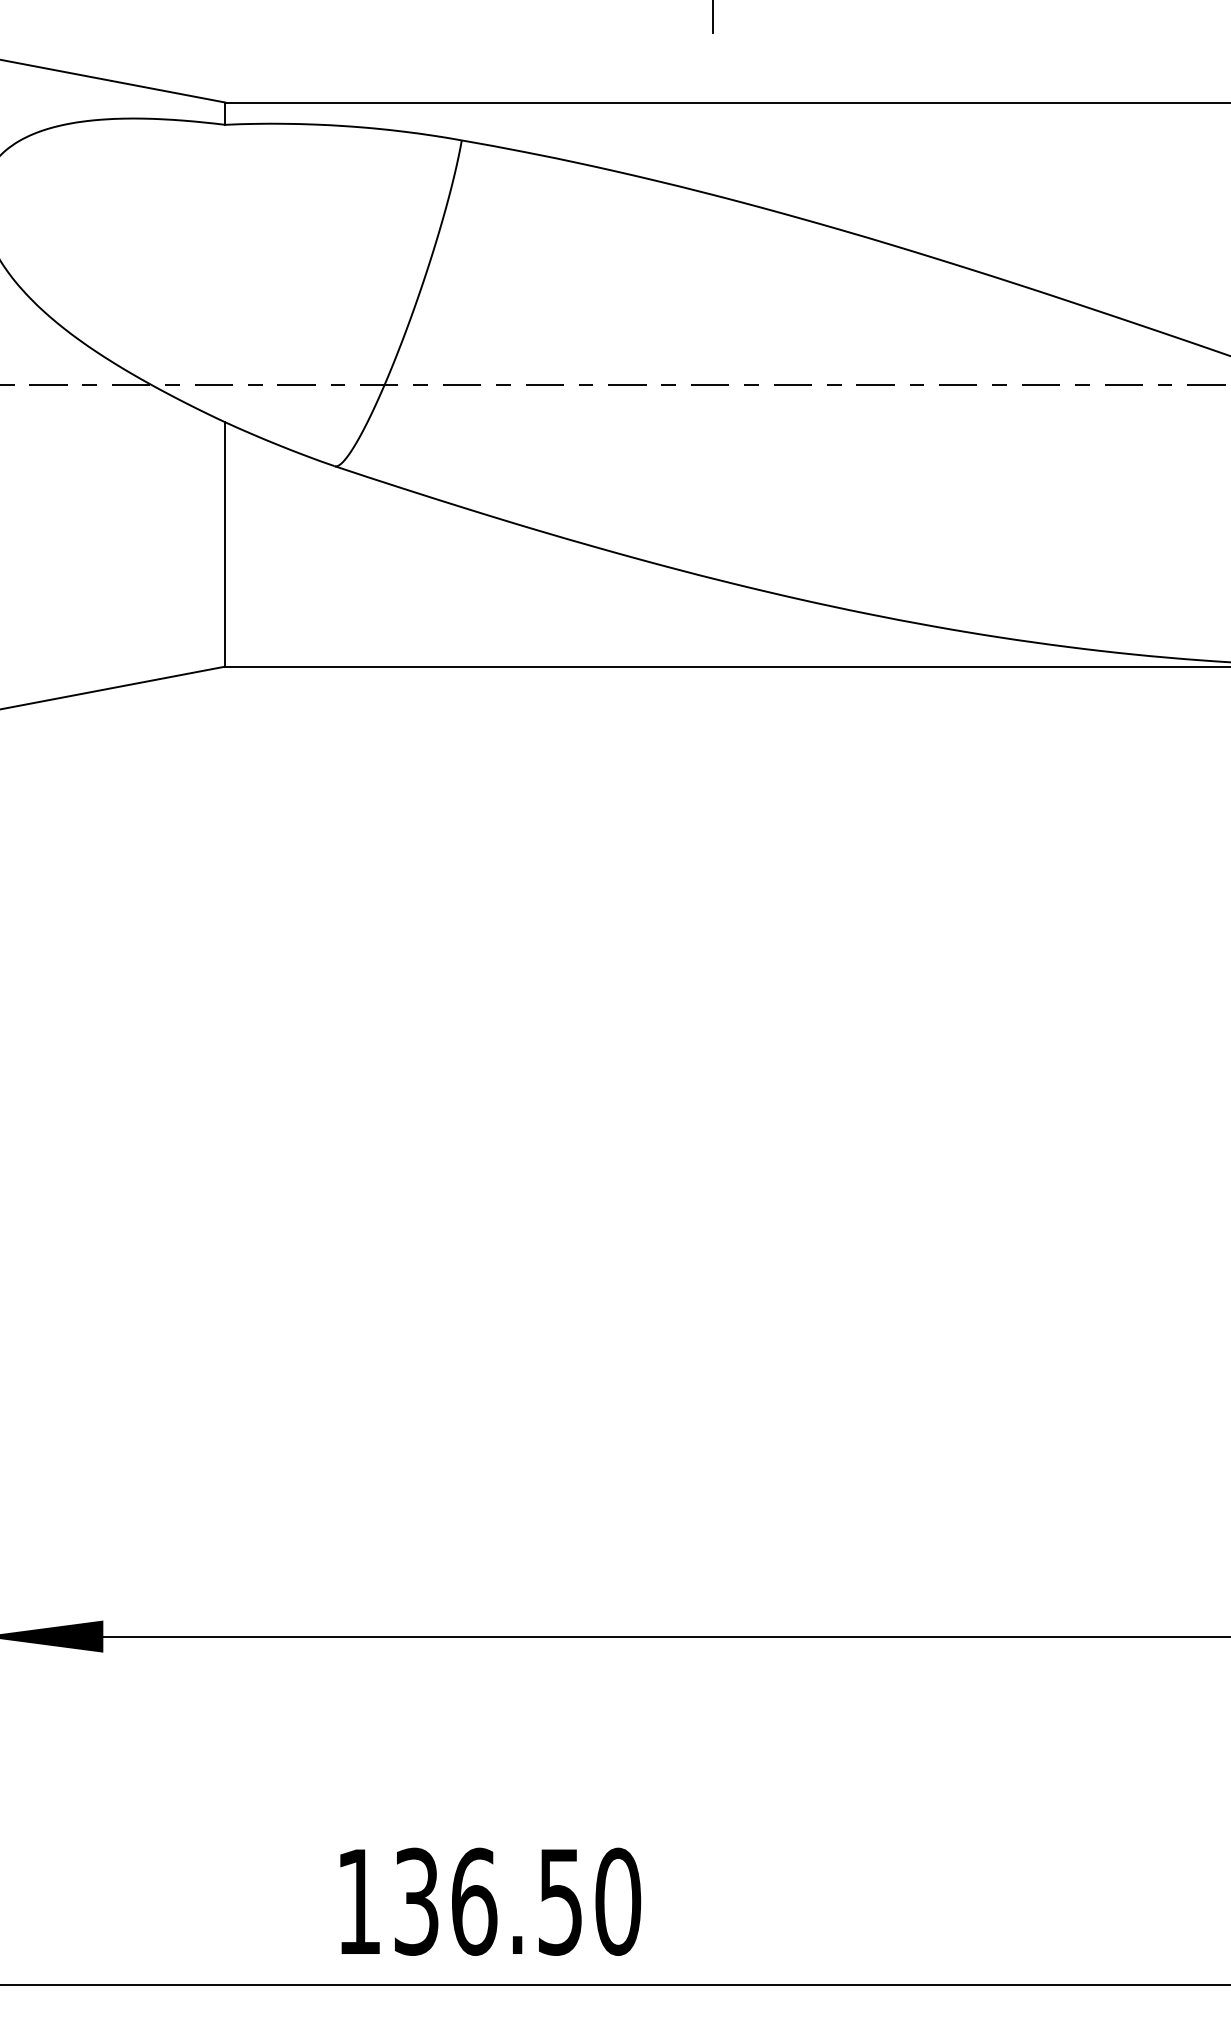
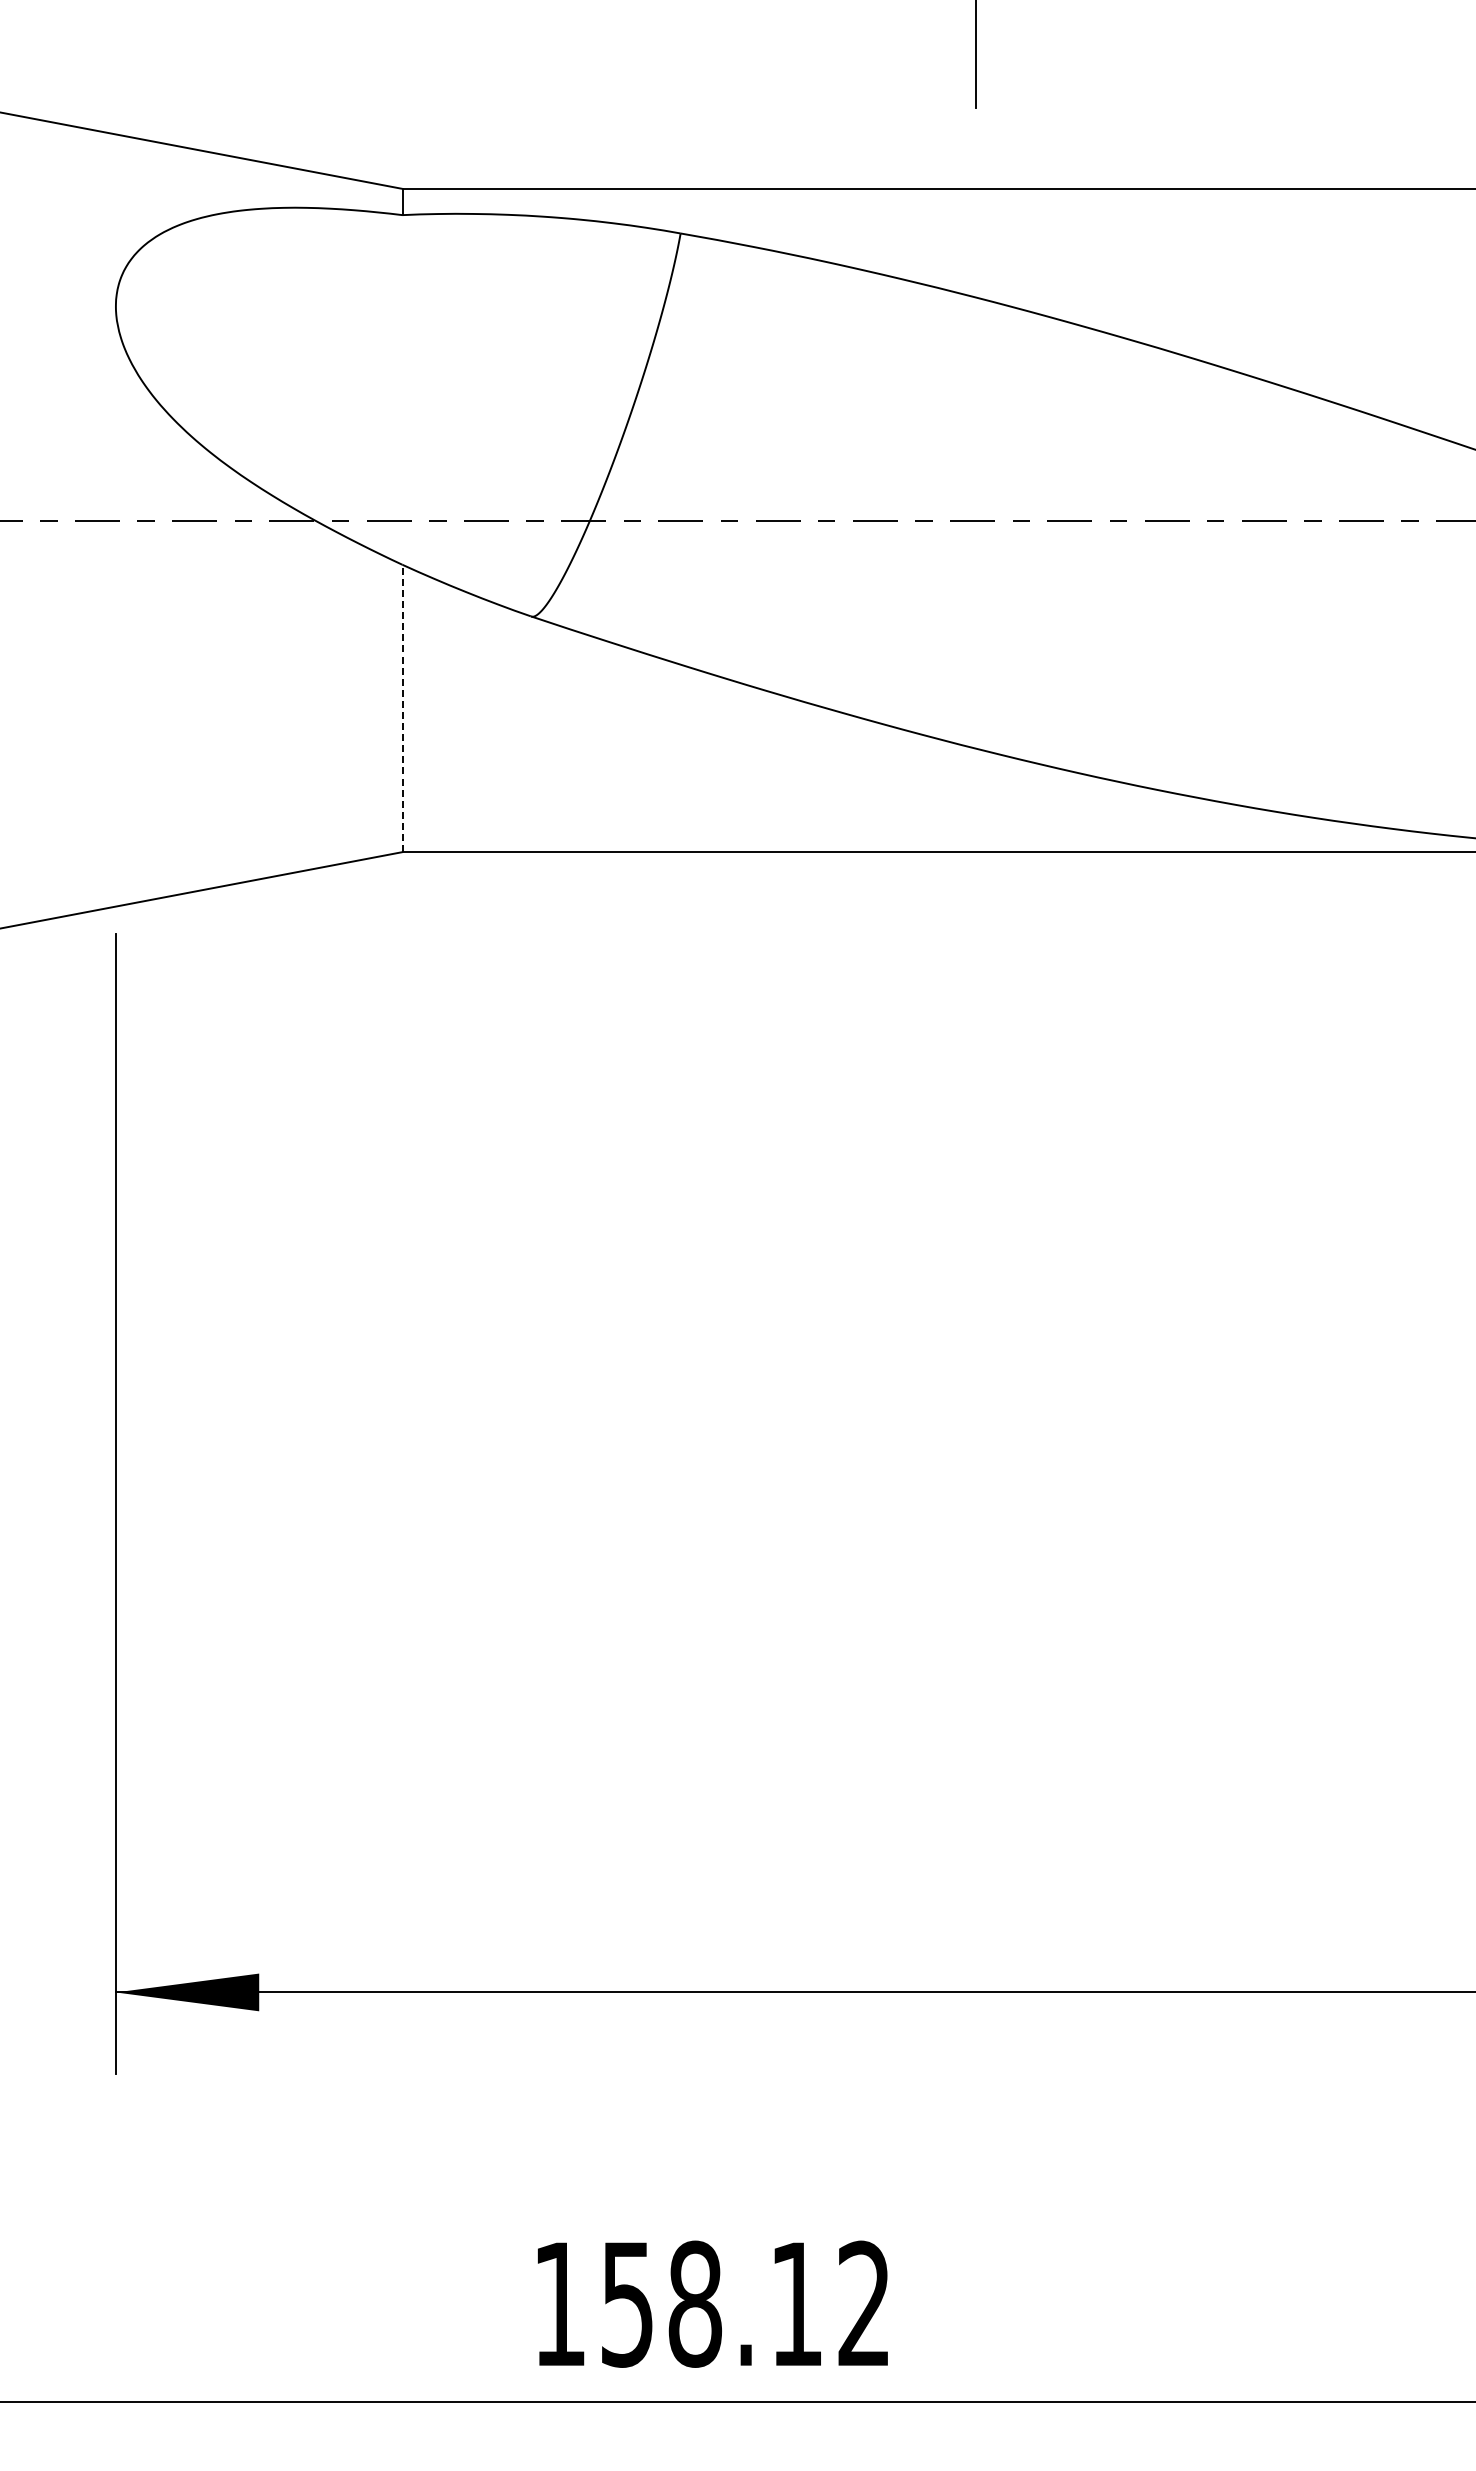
line: (225, 544) -> (402, 708), solid -> dashed
text: (517, 1901) -> (746, 2303), 136.50 -> 158.12

